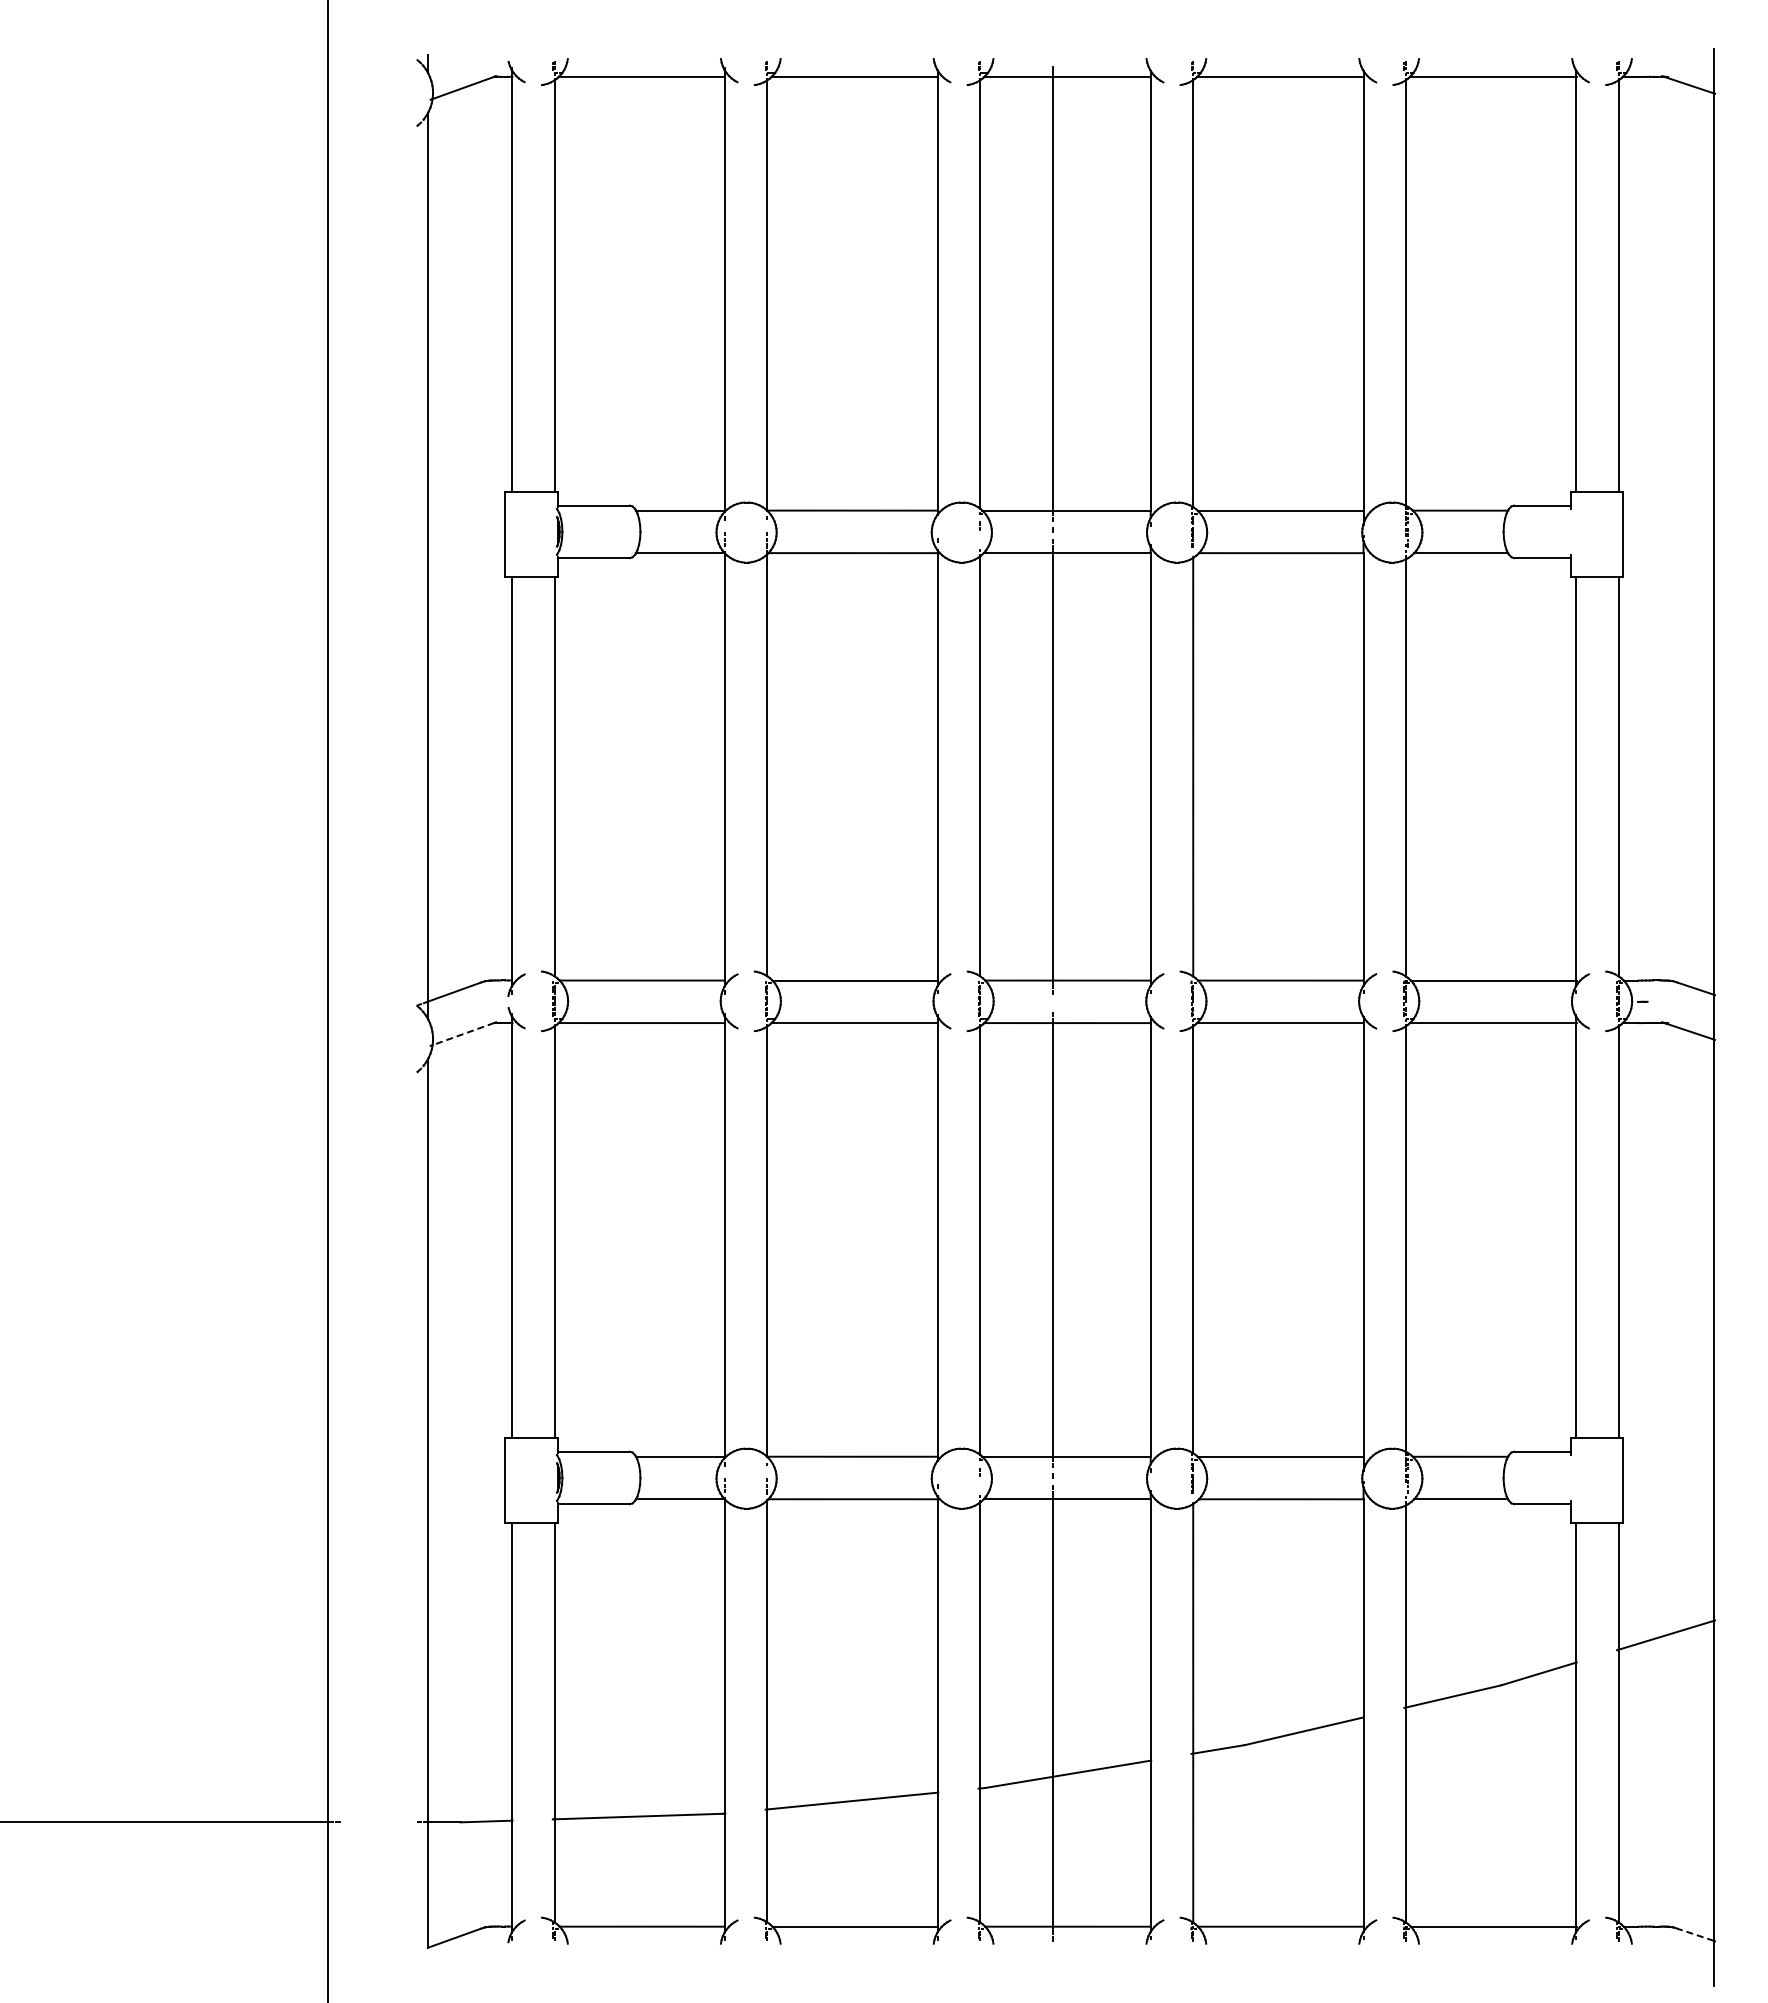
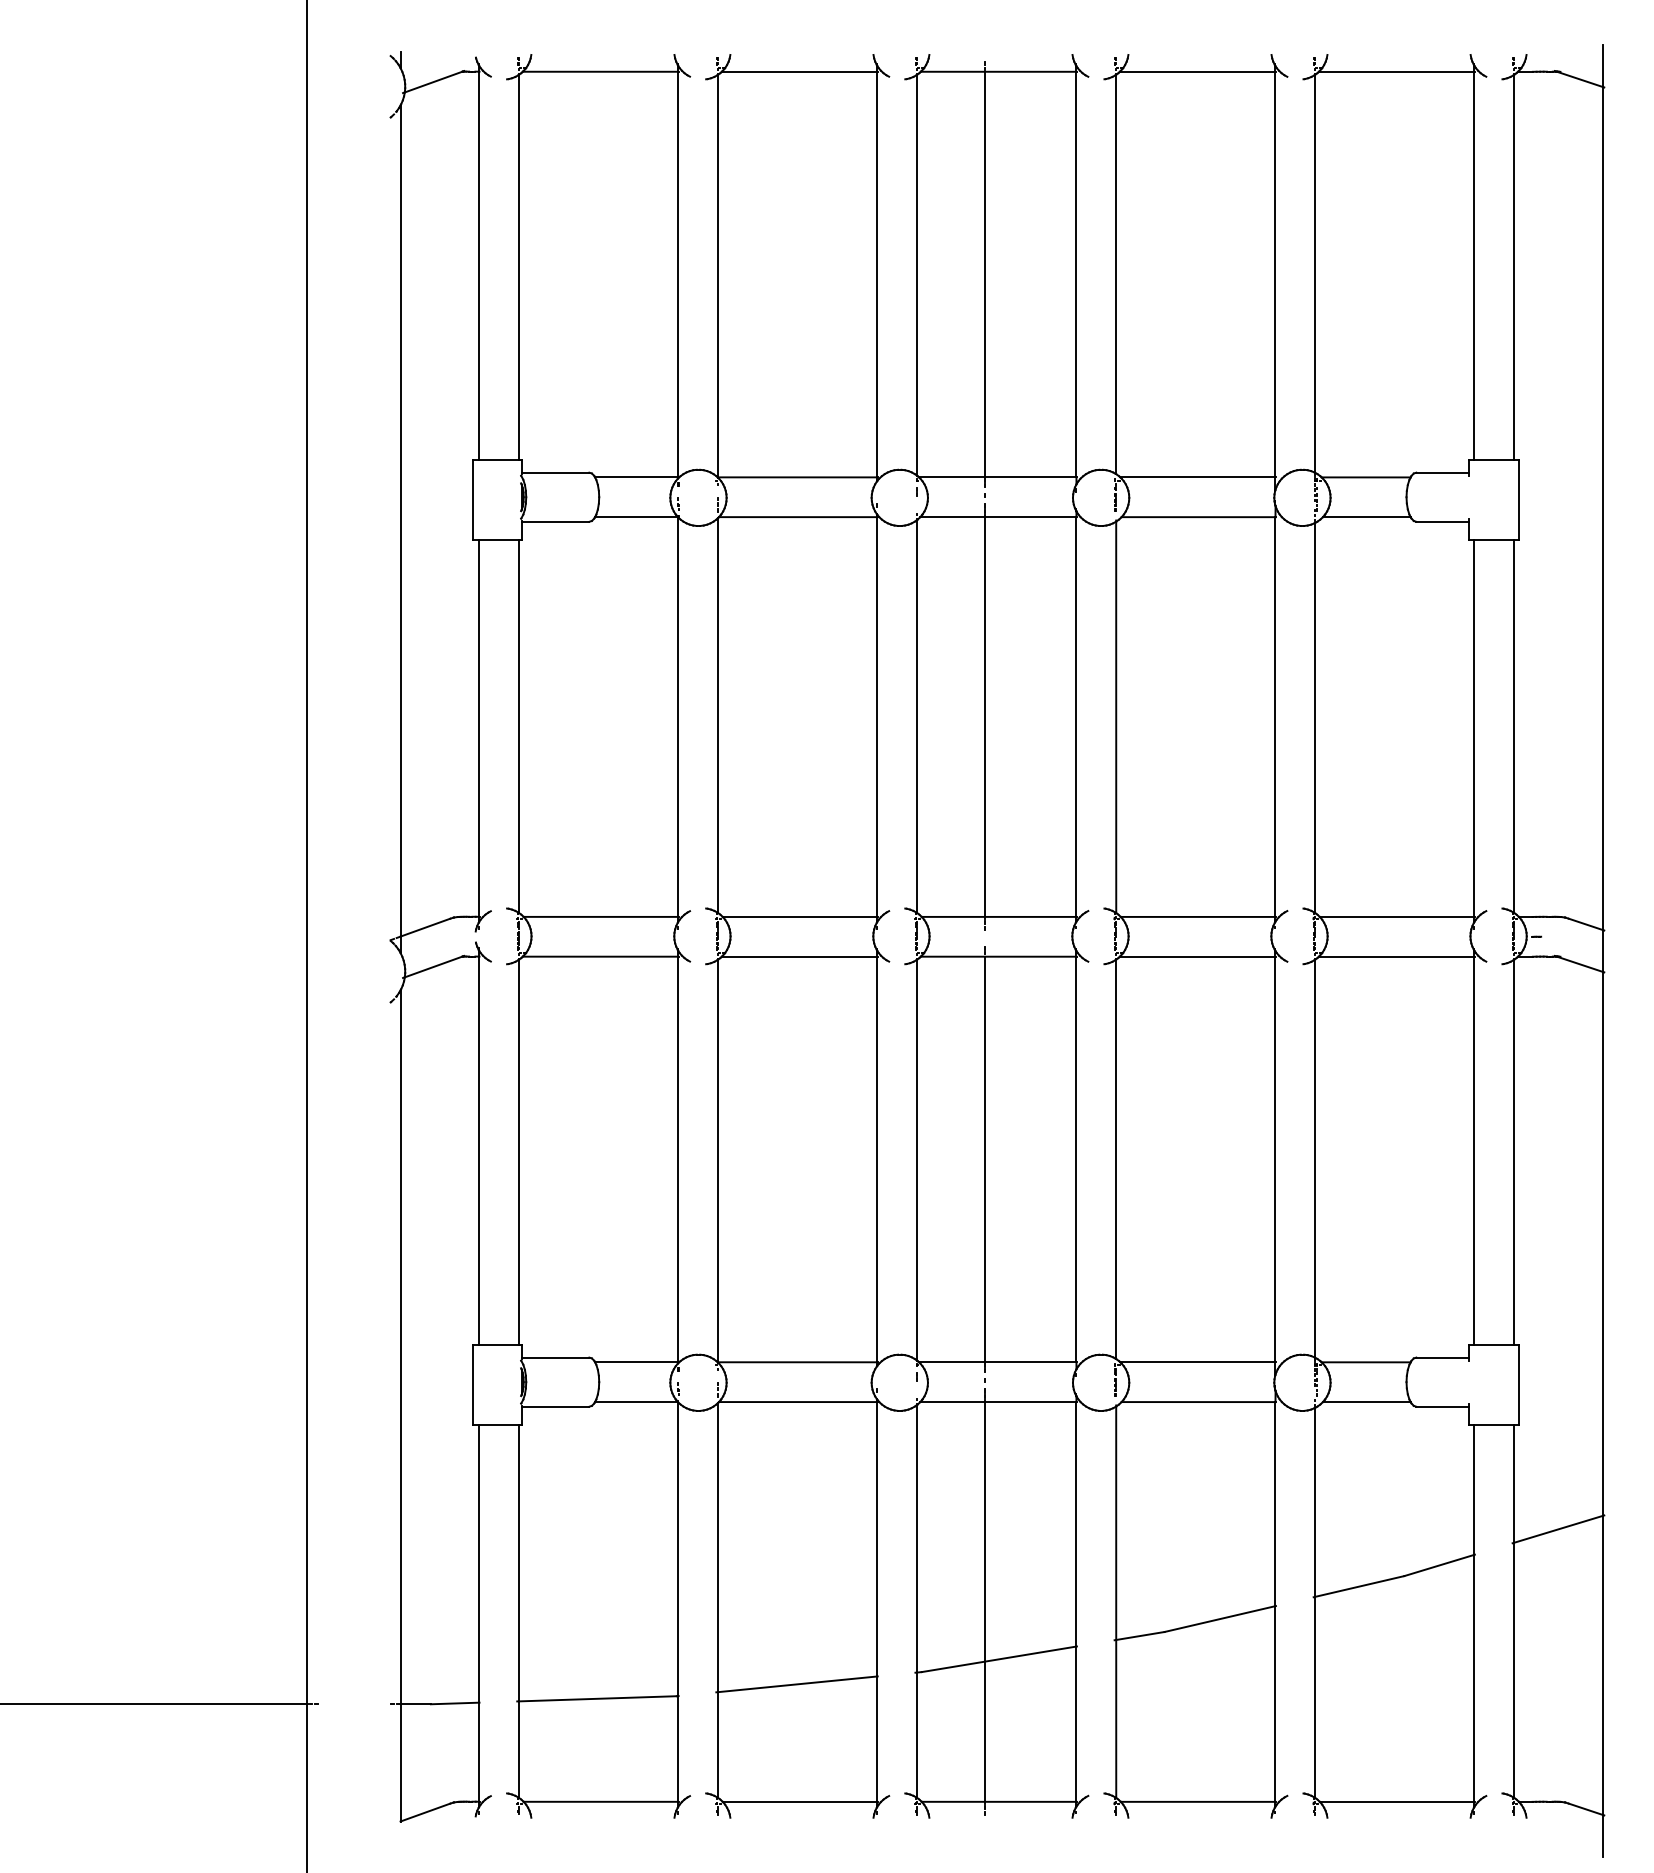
line: (463, 1034) -> (433, 967), dashed -> solid
line: (1694, 1934) -> (1585, 1809), dashed -> solid

